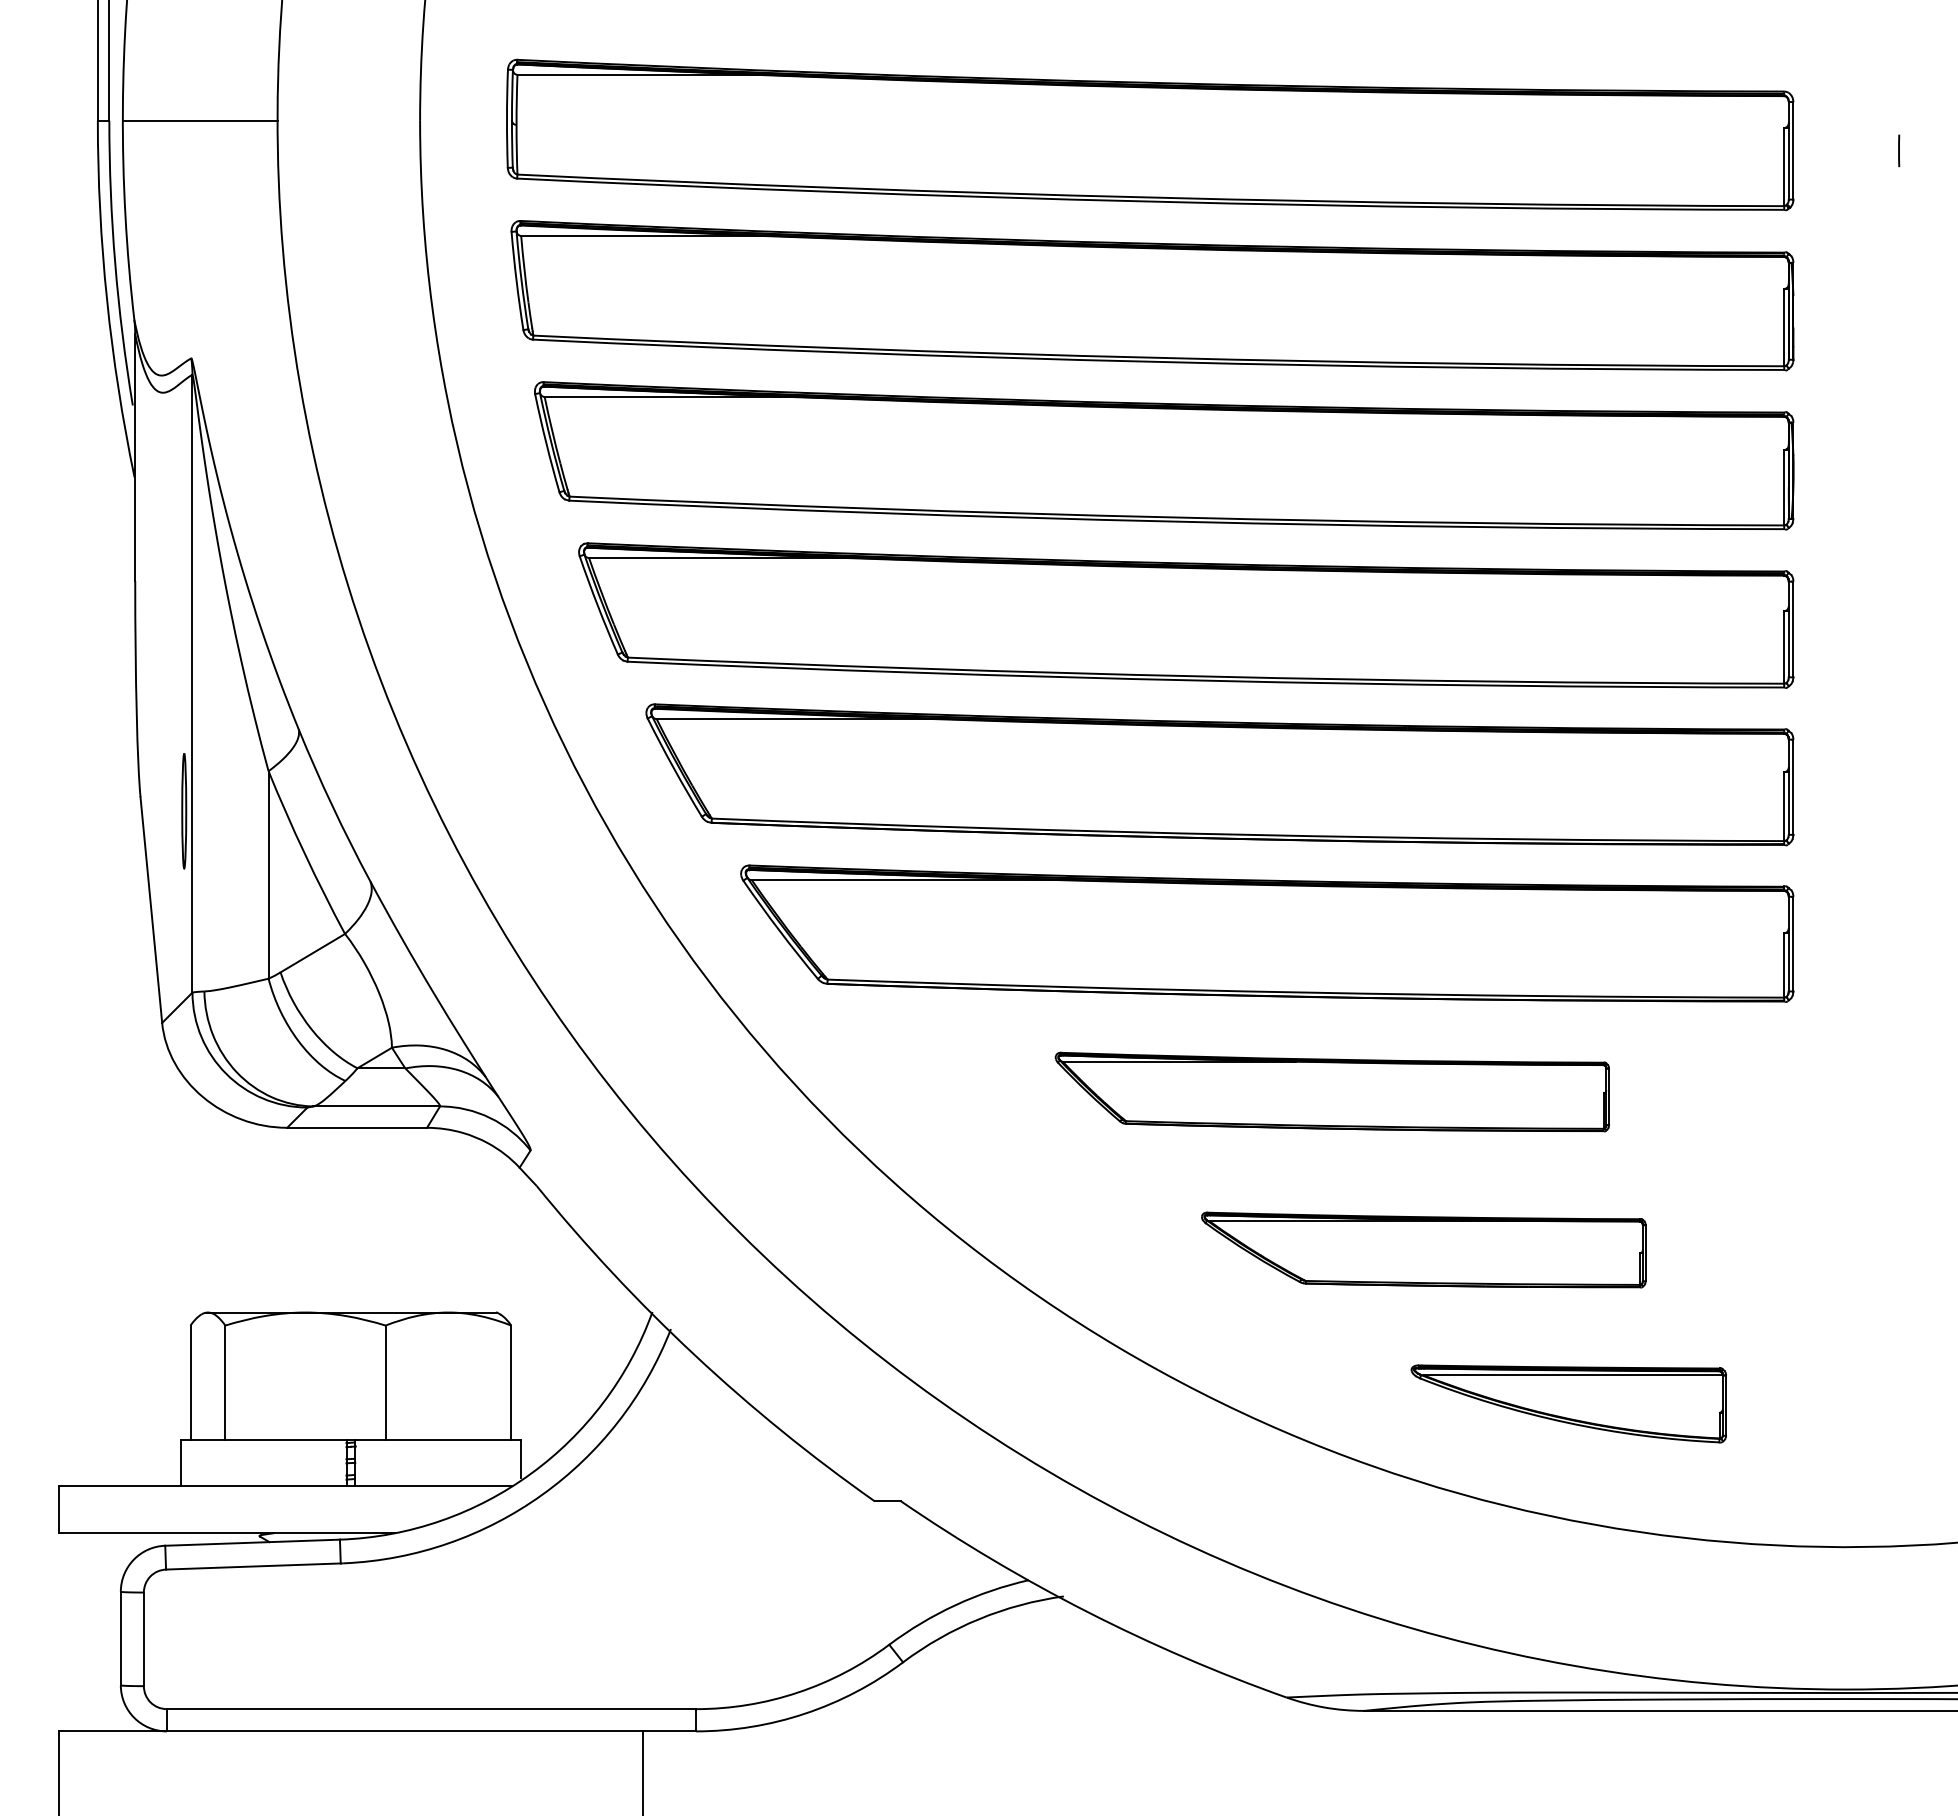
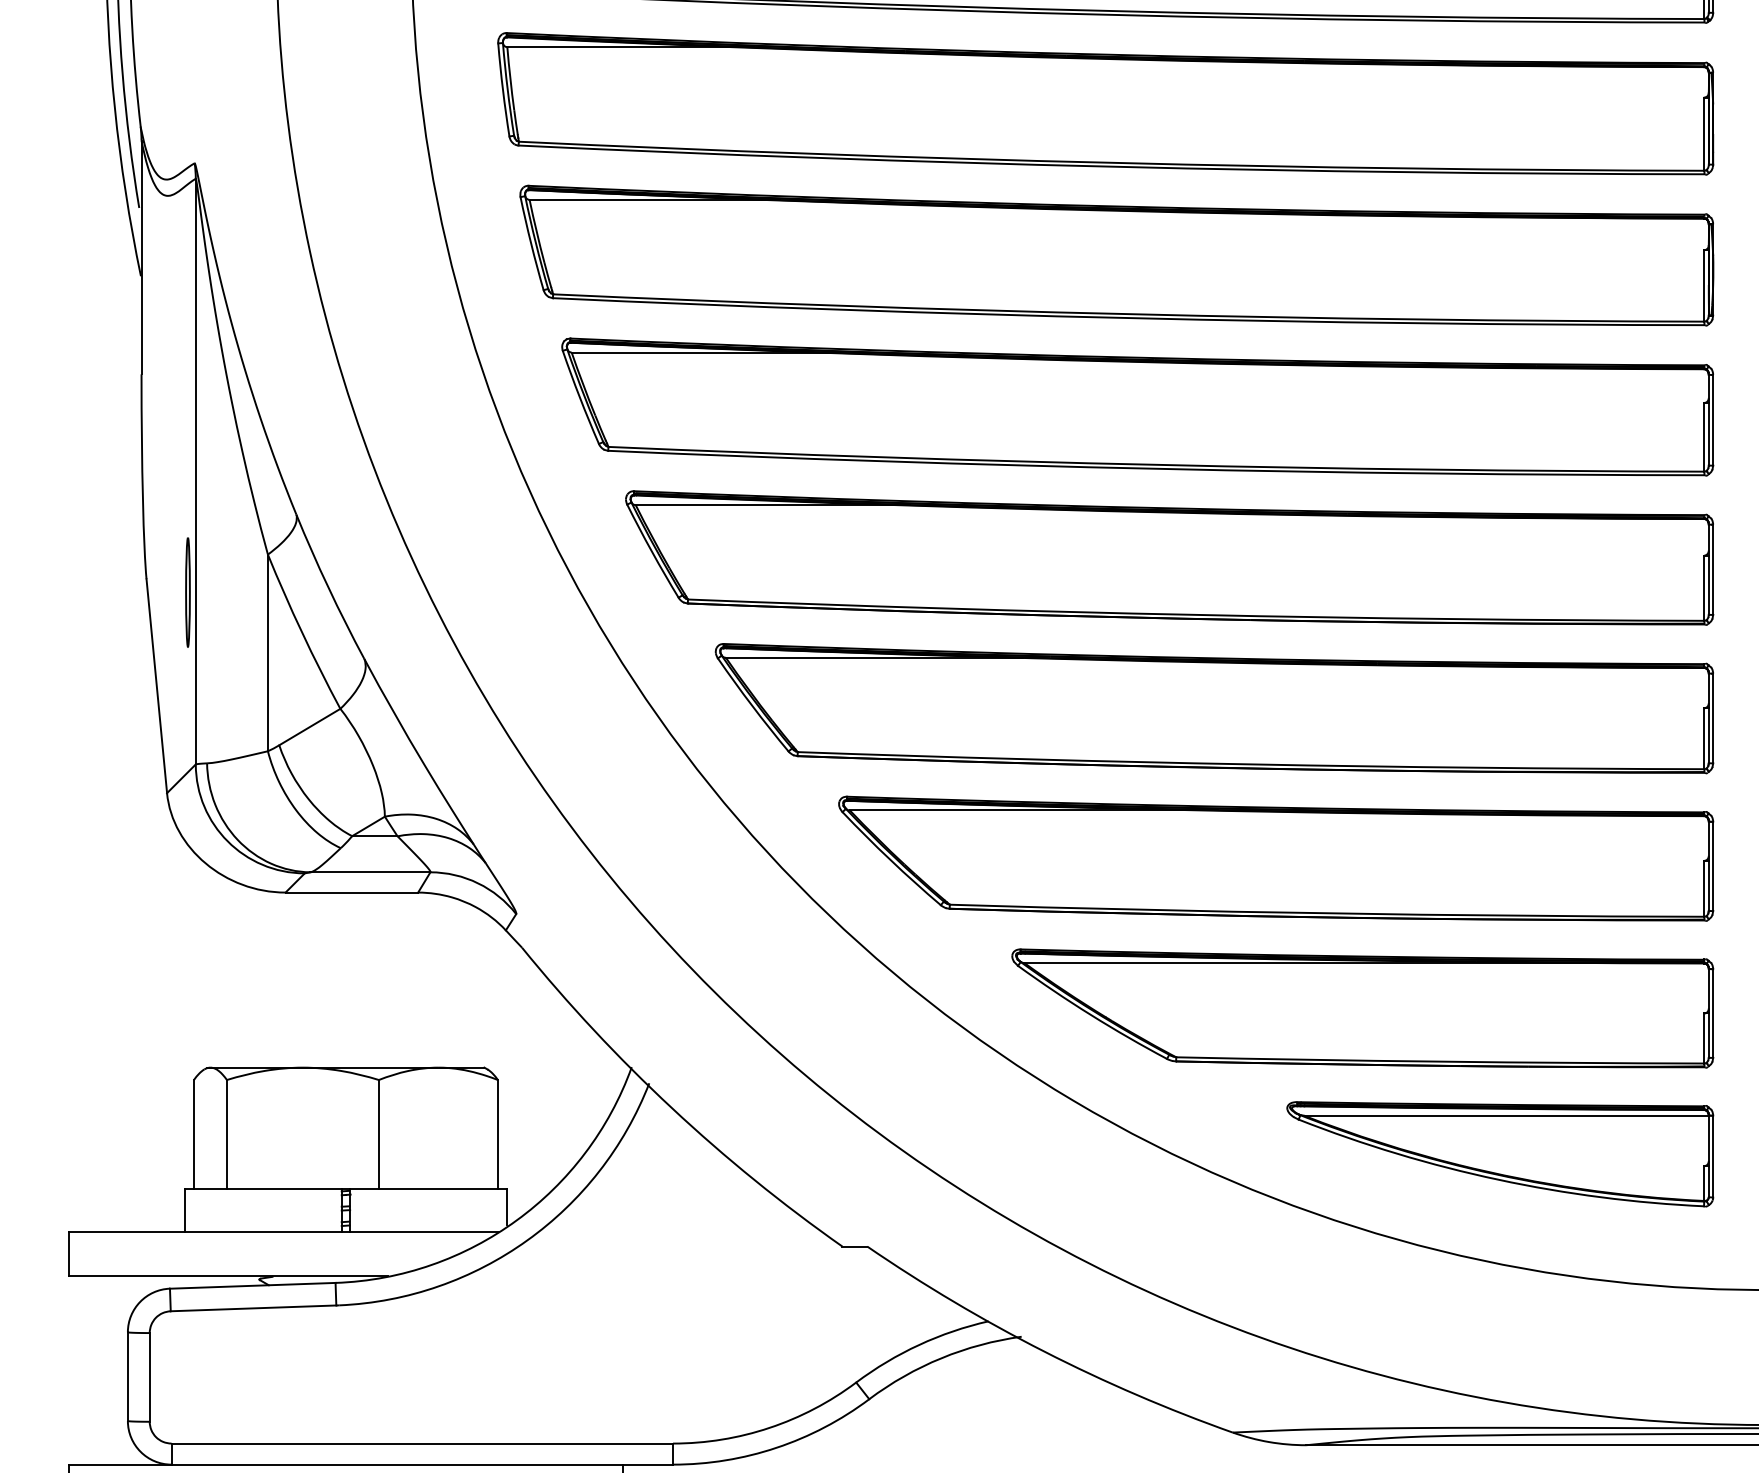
part: (1332, 1091) -> (1276, 858), size x1.67
part: (1423, 1249) -> (1362, 1007), size x1.67
part: (1568, 1403) -> (1499, 1153), size x1.43

